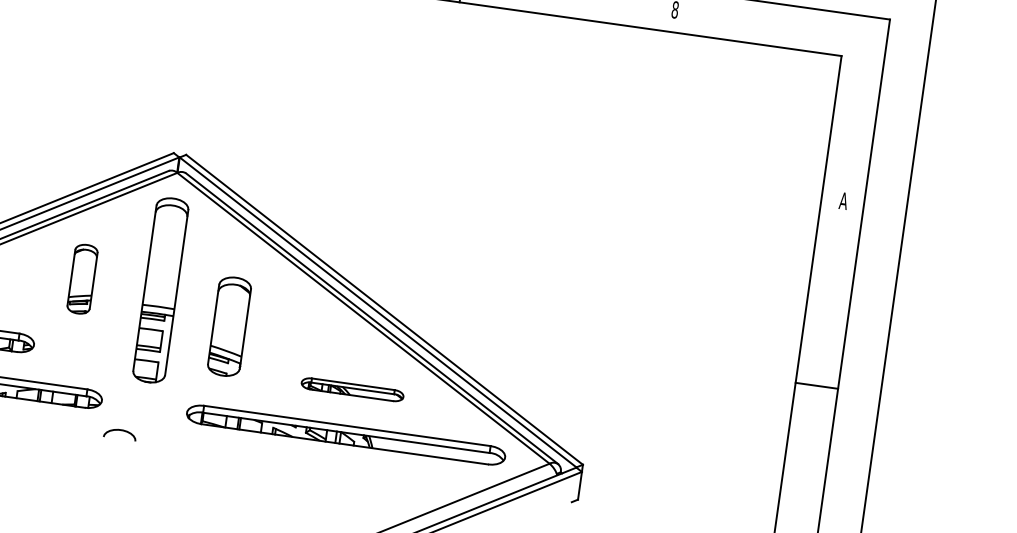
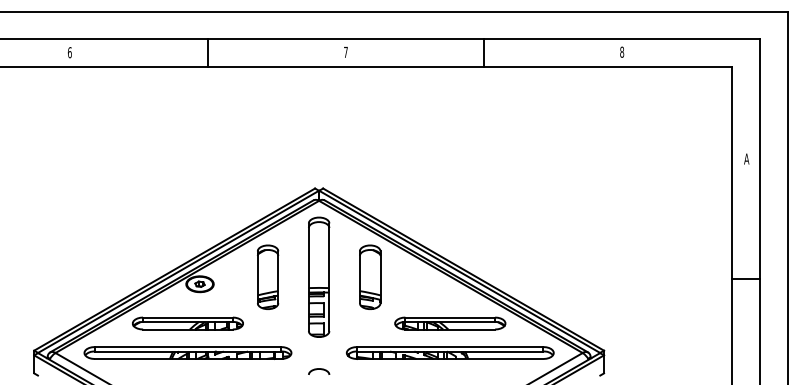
part: (83, 278) -> (268, 276), size x1.43
part: (230, 325) -> (370, 276), moved
part: (352, 389) -> (450, 323), size x1.67
curve: (121, 430) -> (319, 369), moved

